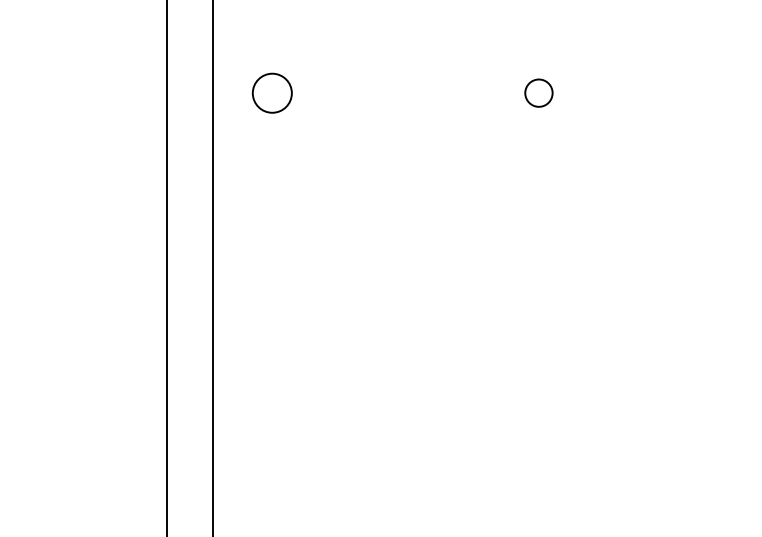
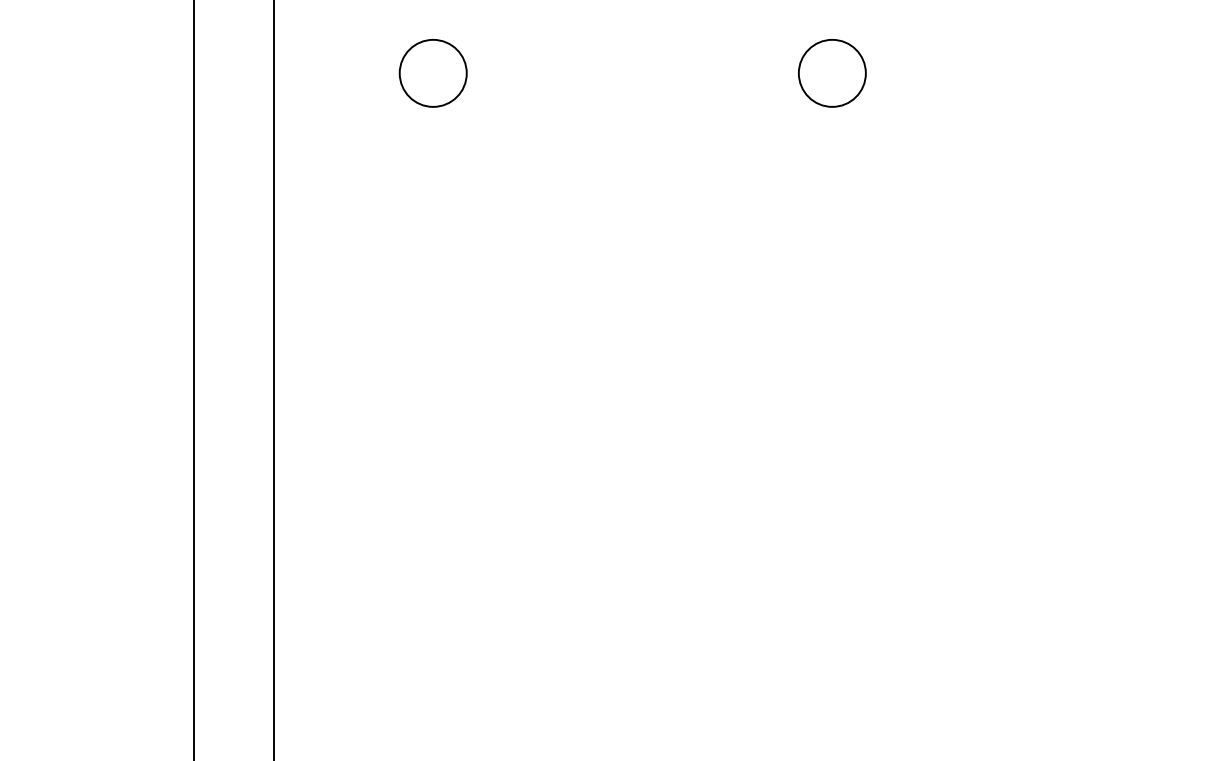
circle: (271, 92) -> (431, 72), moved
circle: (538, 92) -> (831, 72), size x1.43

